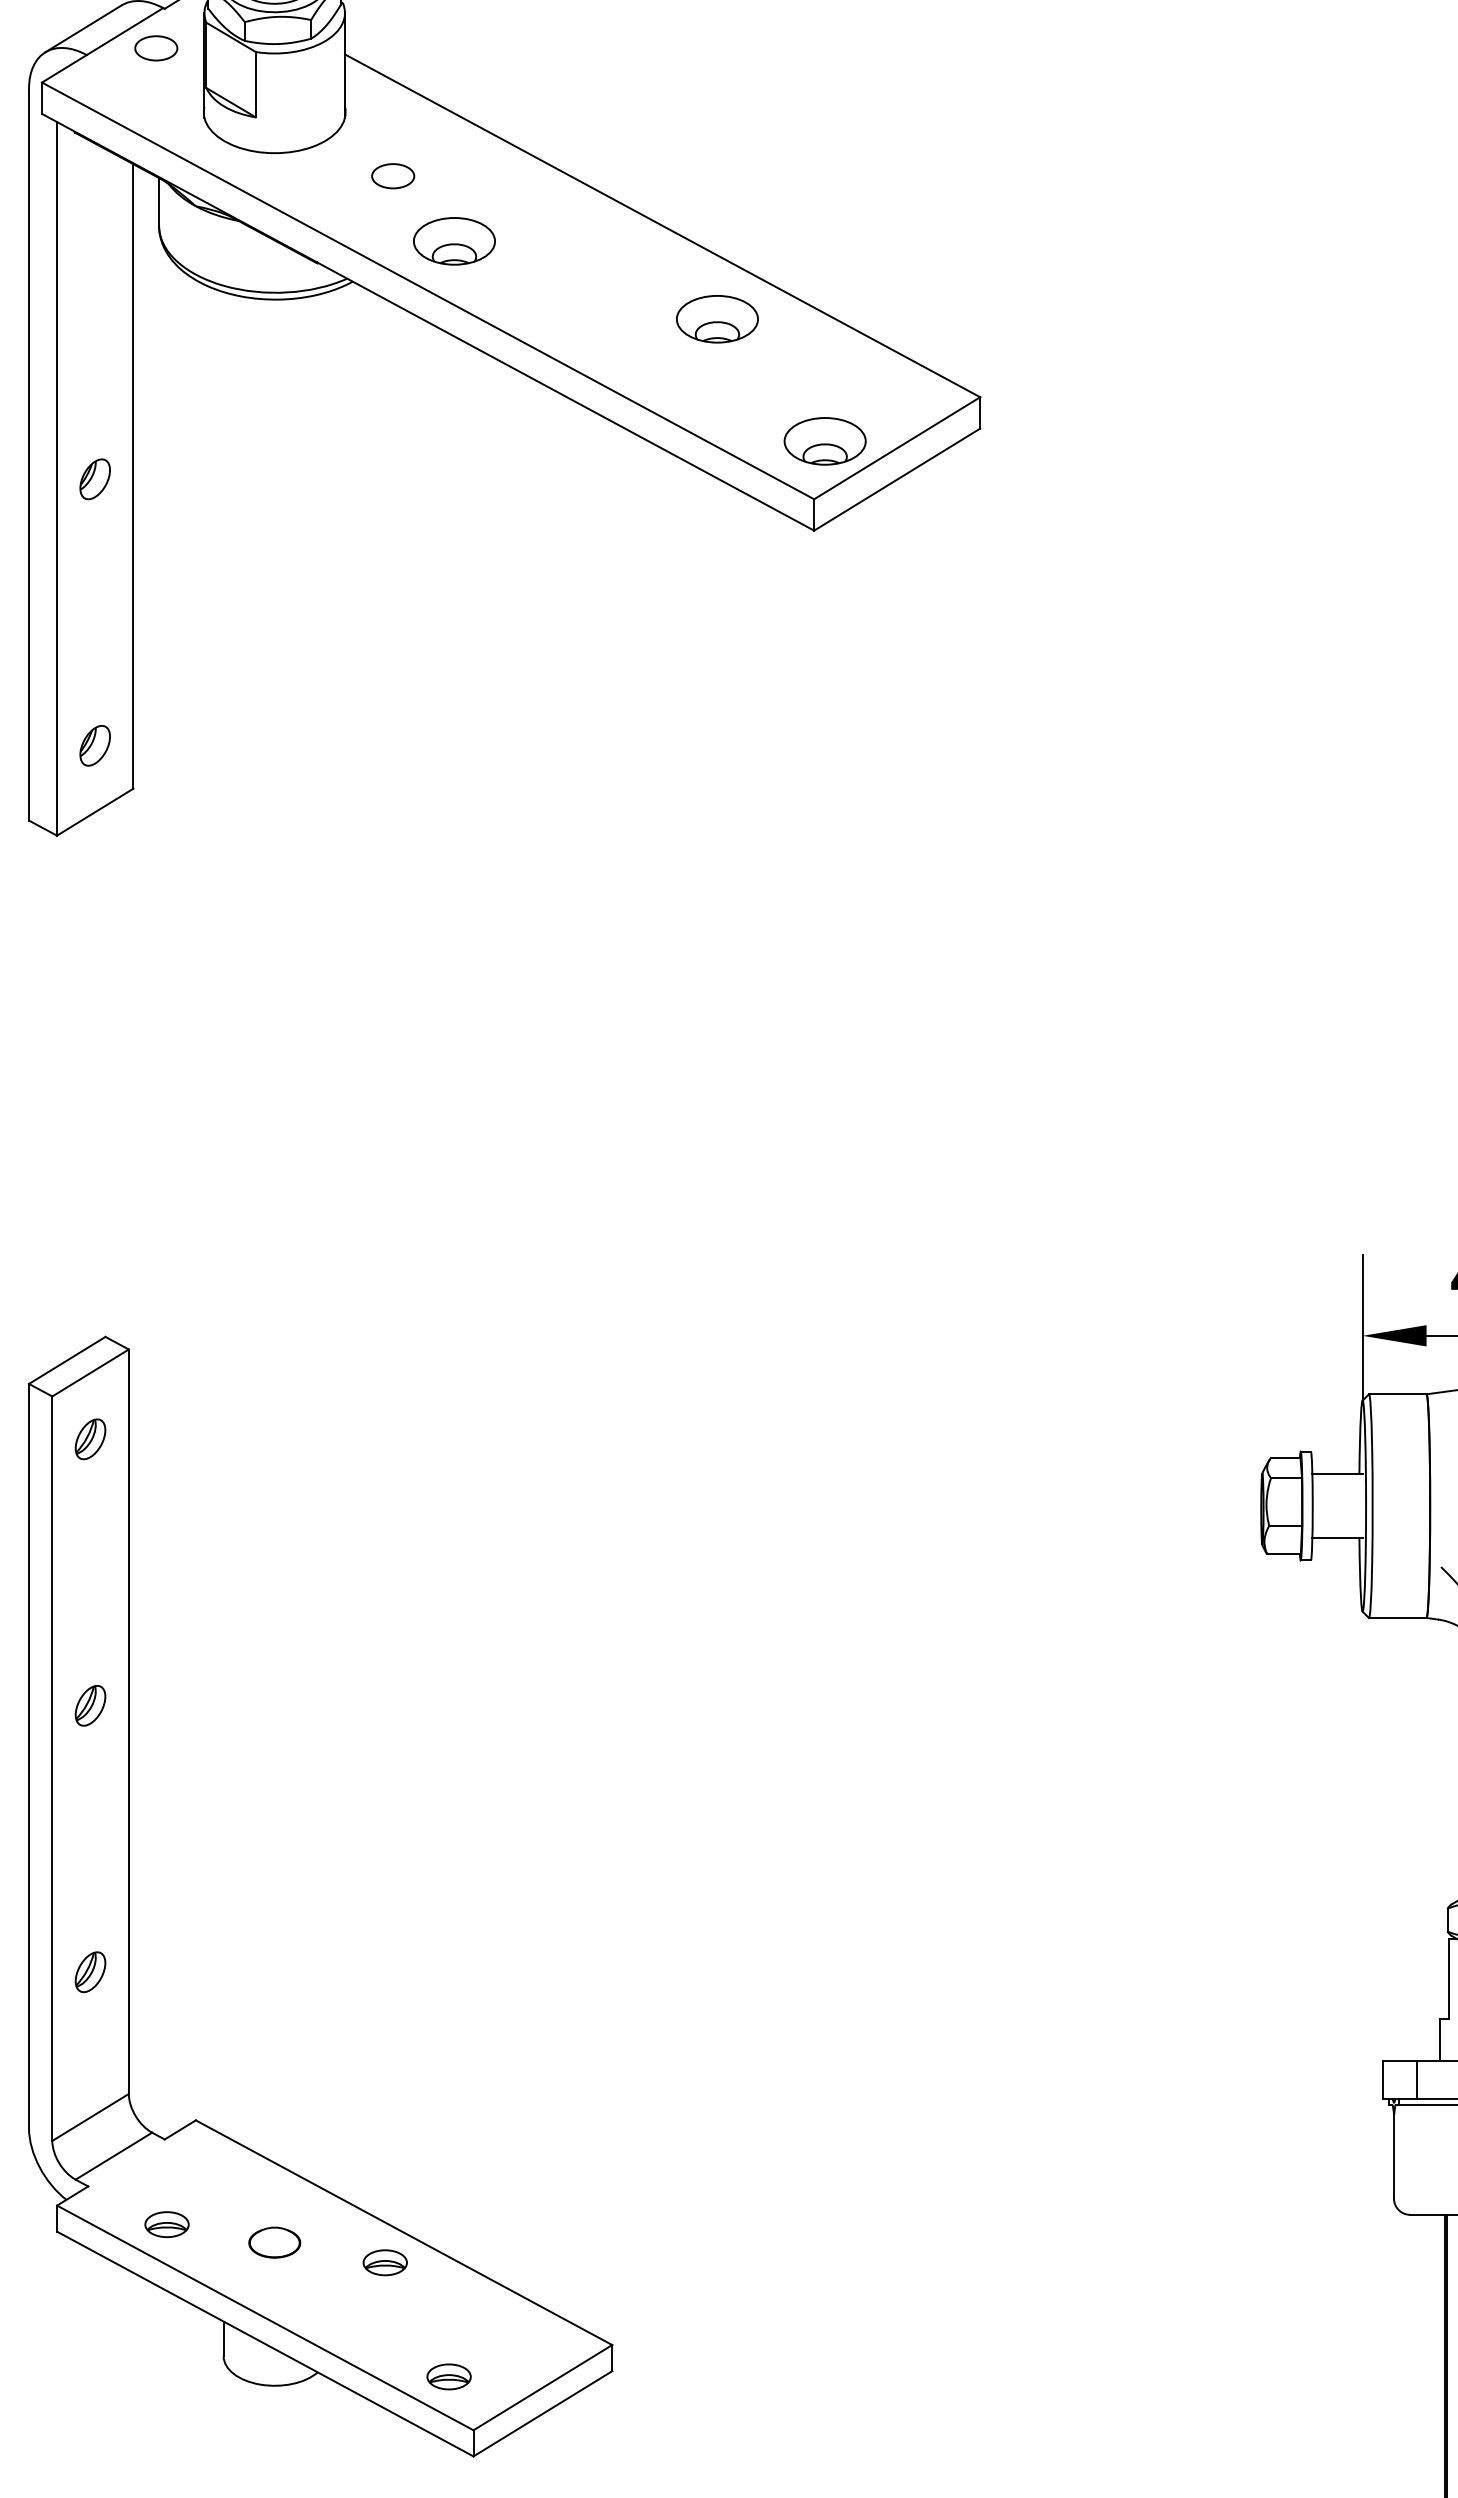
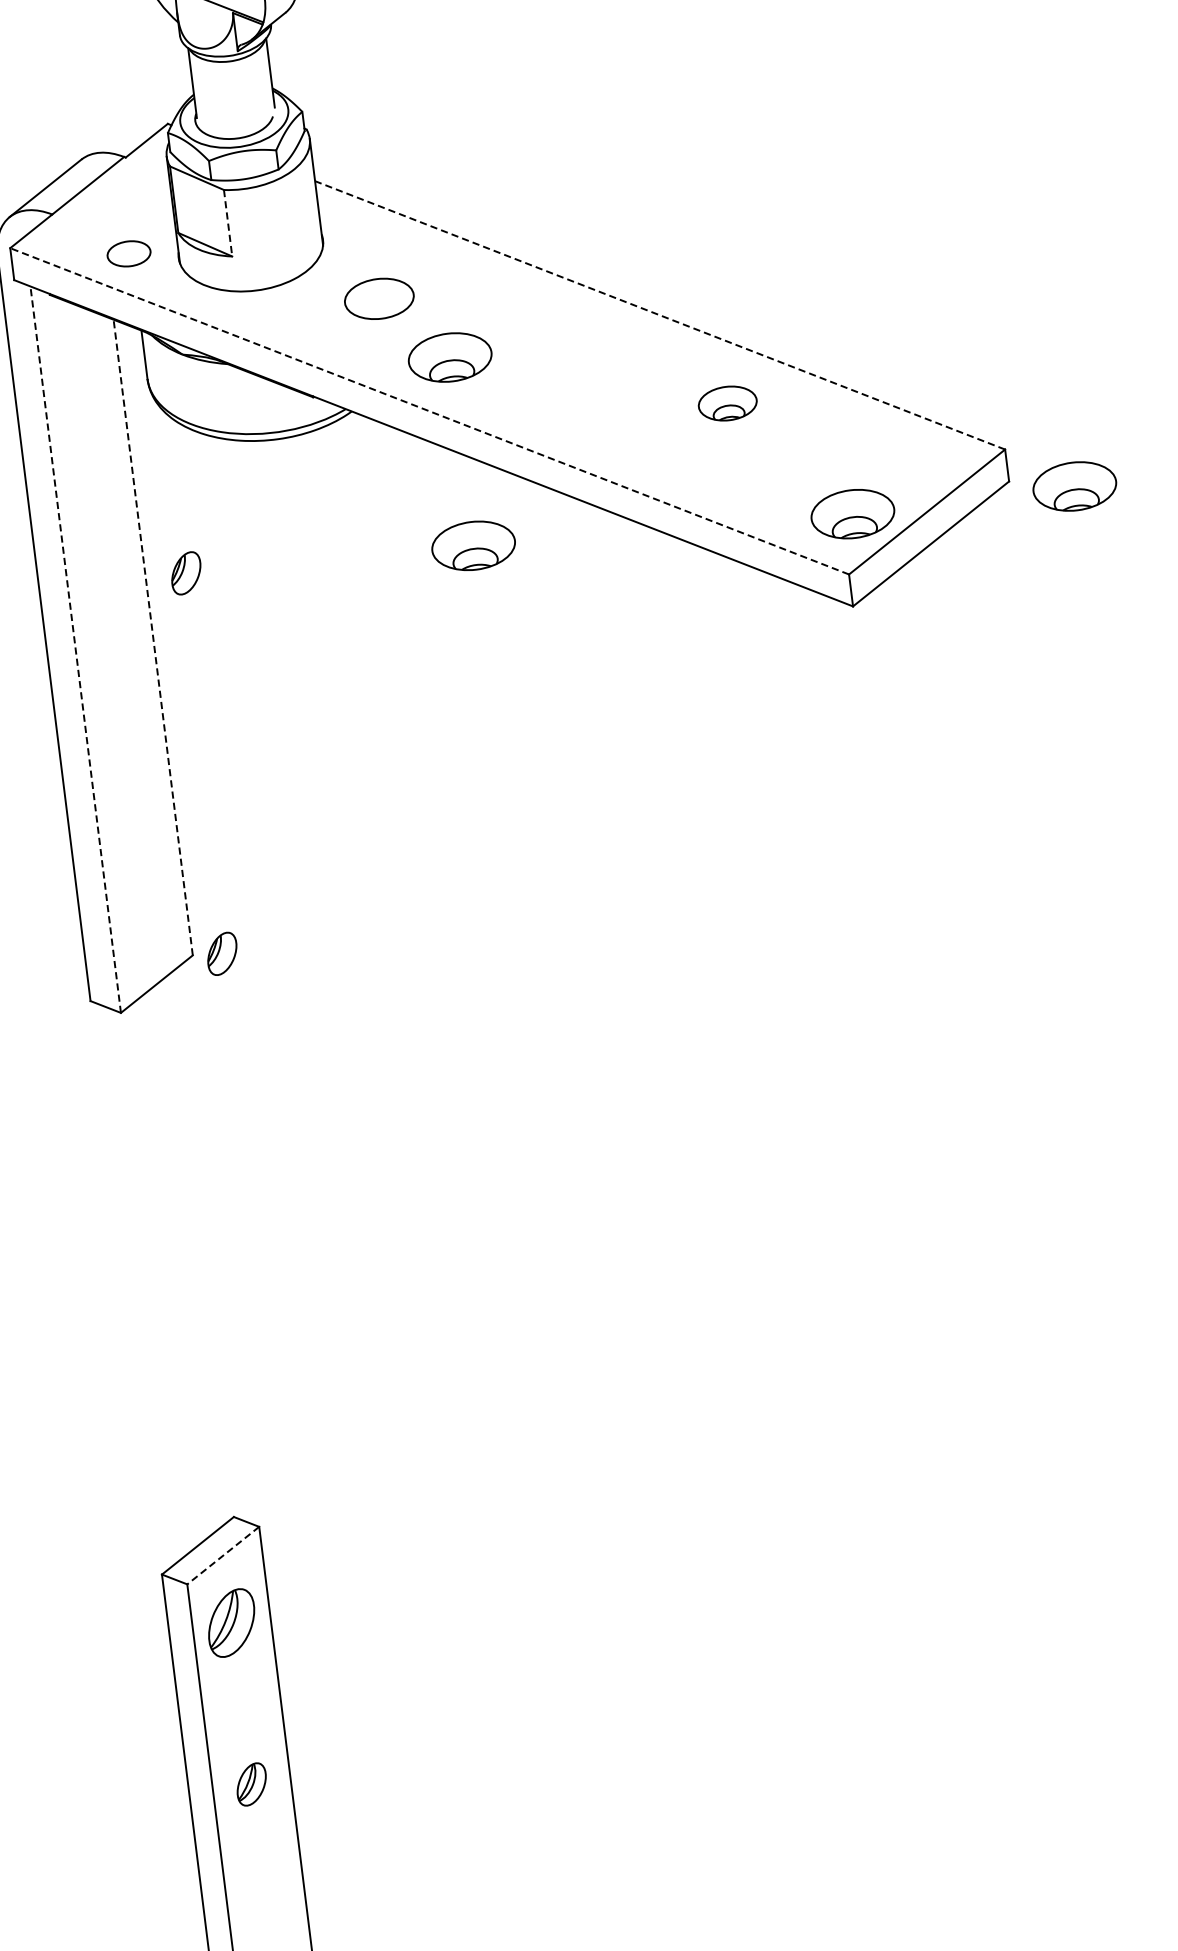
part: (156, 48) -> (129, 253), moved
line: (255, 84) -> (227, 223), solid -> dashed
part: (393, 176) -> (379, 299), size x1.6
line: (662, 225) -> (659, 315), solid -> dashed
line: (428, 290) -> (429, 410), solid -> dashed
part: (717, 319) -> (727, 403), size x0.7
part: (454, 426) -> (473, 545), added
part: (1042, 441) -> (1074, 486), added
line: (133, 475) -> (153, 636), solid -> dashed
line: (57, 478) -> (76, 649), solid -> dashed
part: (94, 479) -> (185, 573), moved
part: (94, 745) -> (221, 953), moved
line: (90, 1373) -> (223, 1556), solid -> dashed
part: (90, 1439) -> (231, 1623), size x1.6
part: (90, 1705) -> (251, 1784), moved

